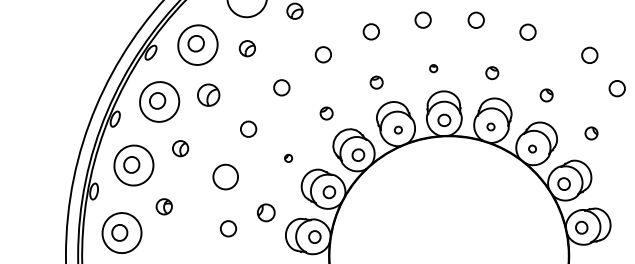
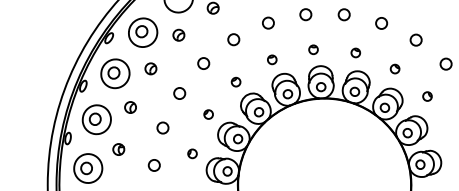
circle: (589, 54) -> (415, 39), moved
part: (433, 68) -> (313, 49), size x1.67
part: (208, 94) -> (150, 68), size x0.71
part: (490, 126) -> (354, 91), size x1.67
part: (398, 129) -> (288, 93), size x1.67
part: (532, 148) -> (384, 107), size x1.67
part: (288, 158) -> (208, 114), size x1.67
circle: (224, 176) -> (162, 127), size x0.62
part: (266, 212) -> (192, 153), size x0.71
circle: (228, 228) -> (154, 165), moved

